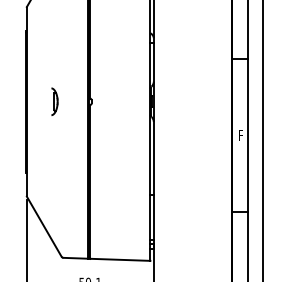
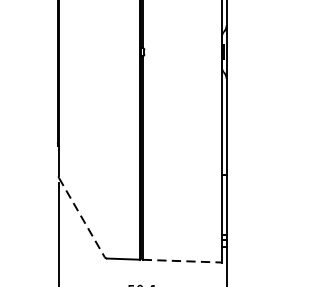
part: (54, 101) -> (95, 51), removed
line: (44, 226) -> (82, 217), solid -> dashed
line: (120, 259) -> (182, 260), solid -> dashed

